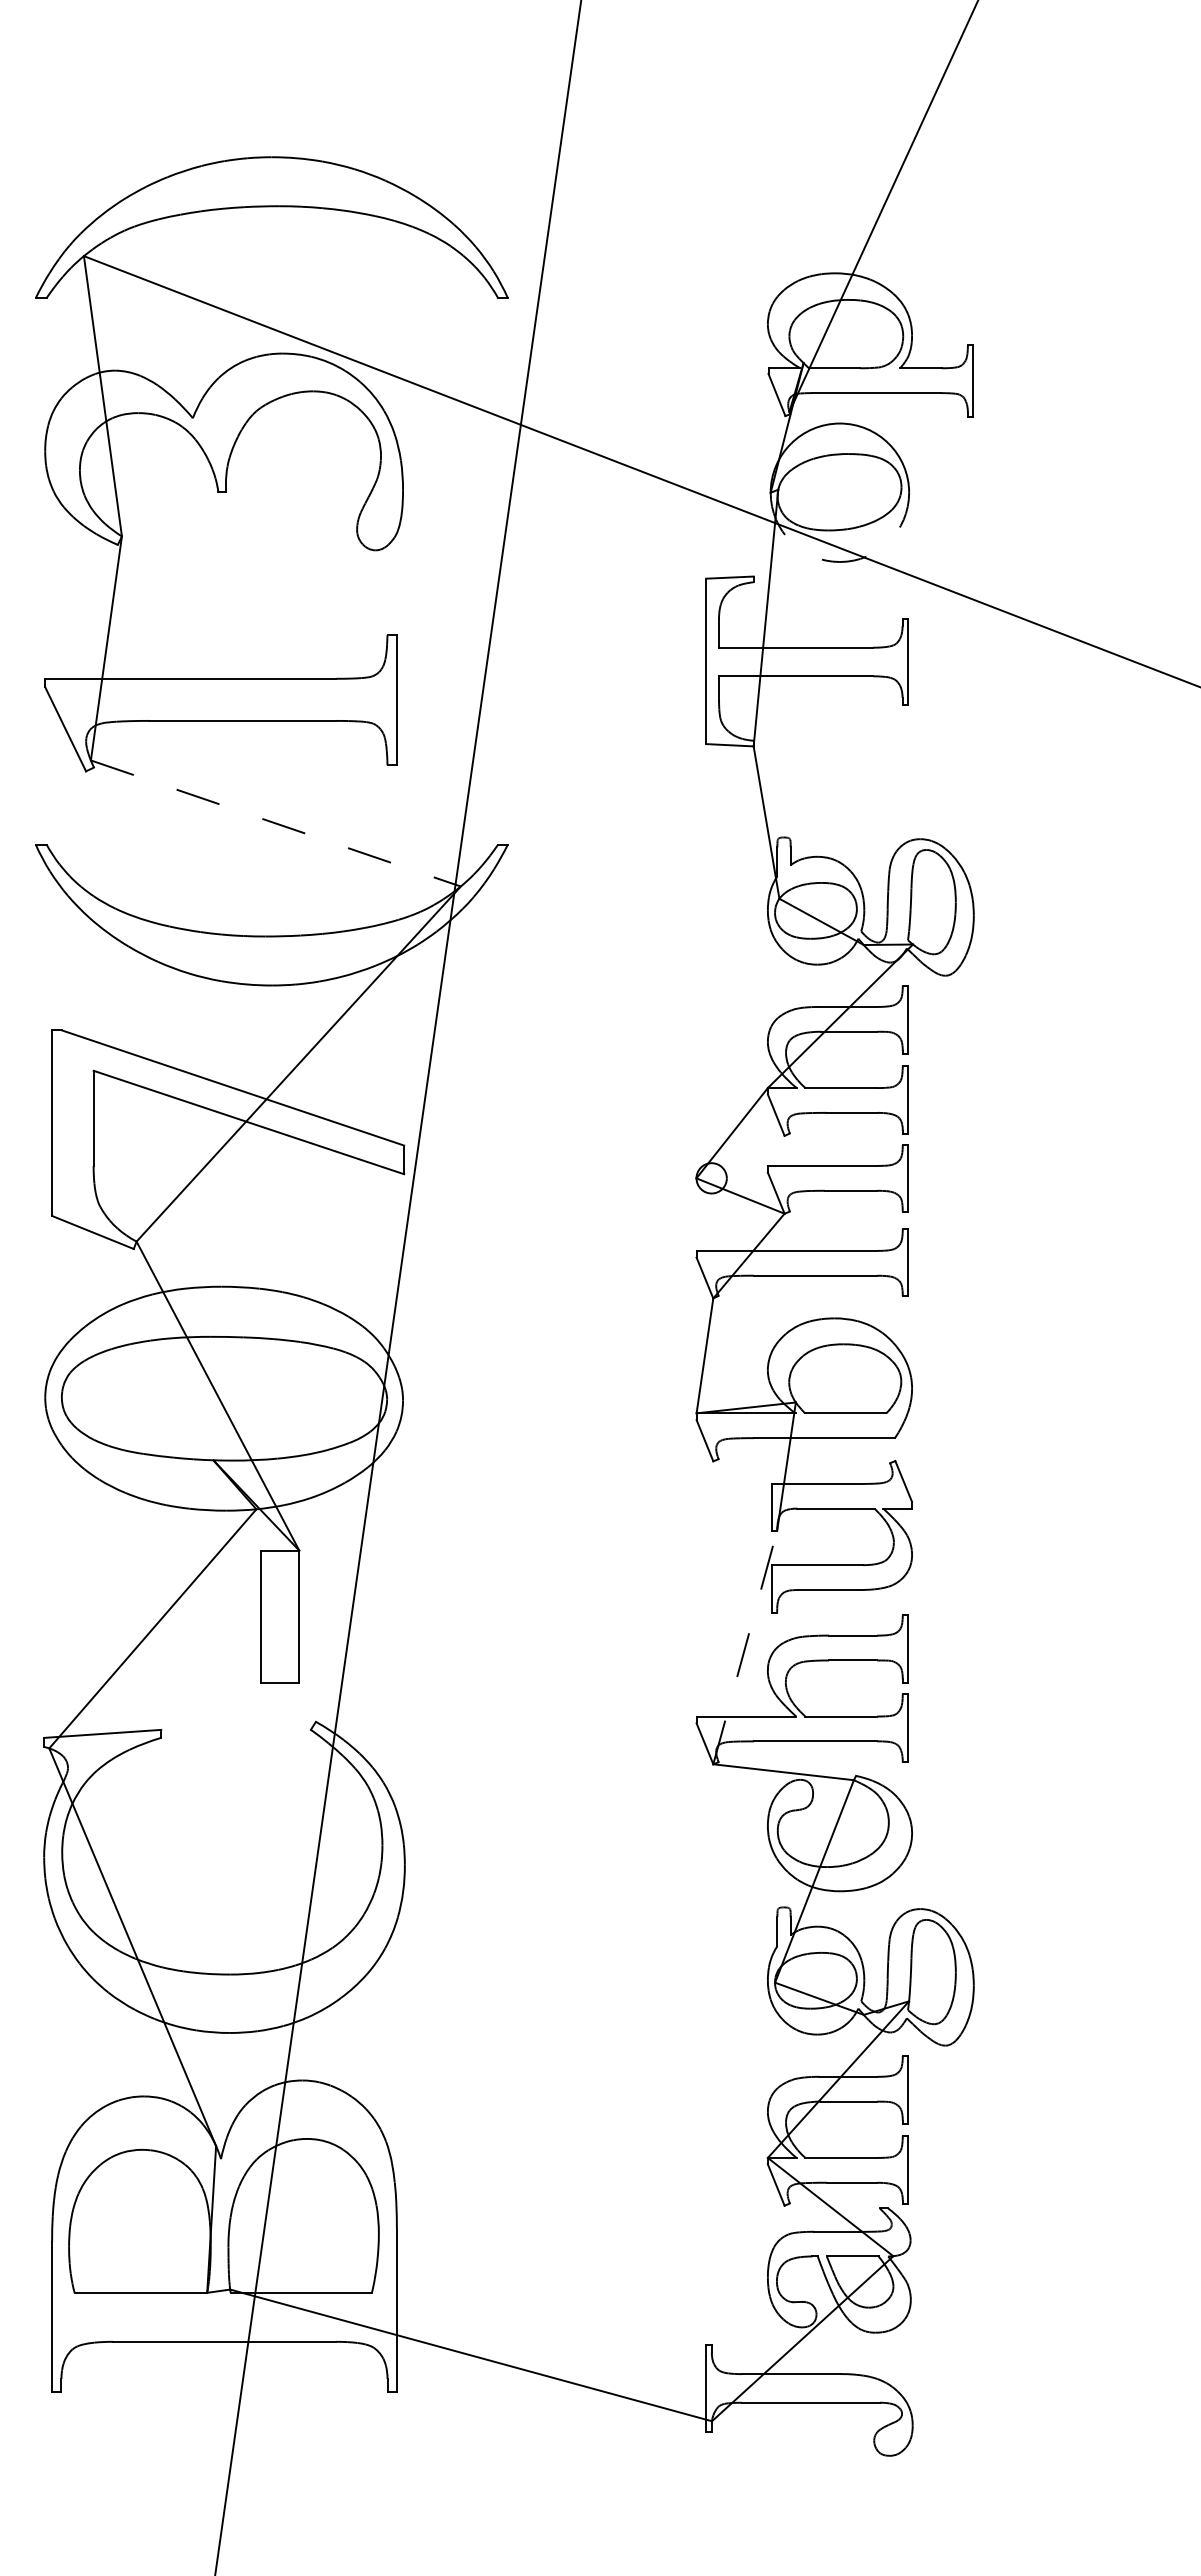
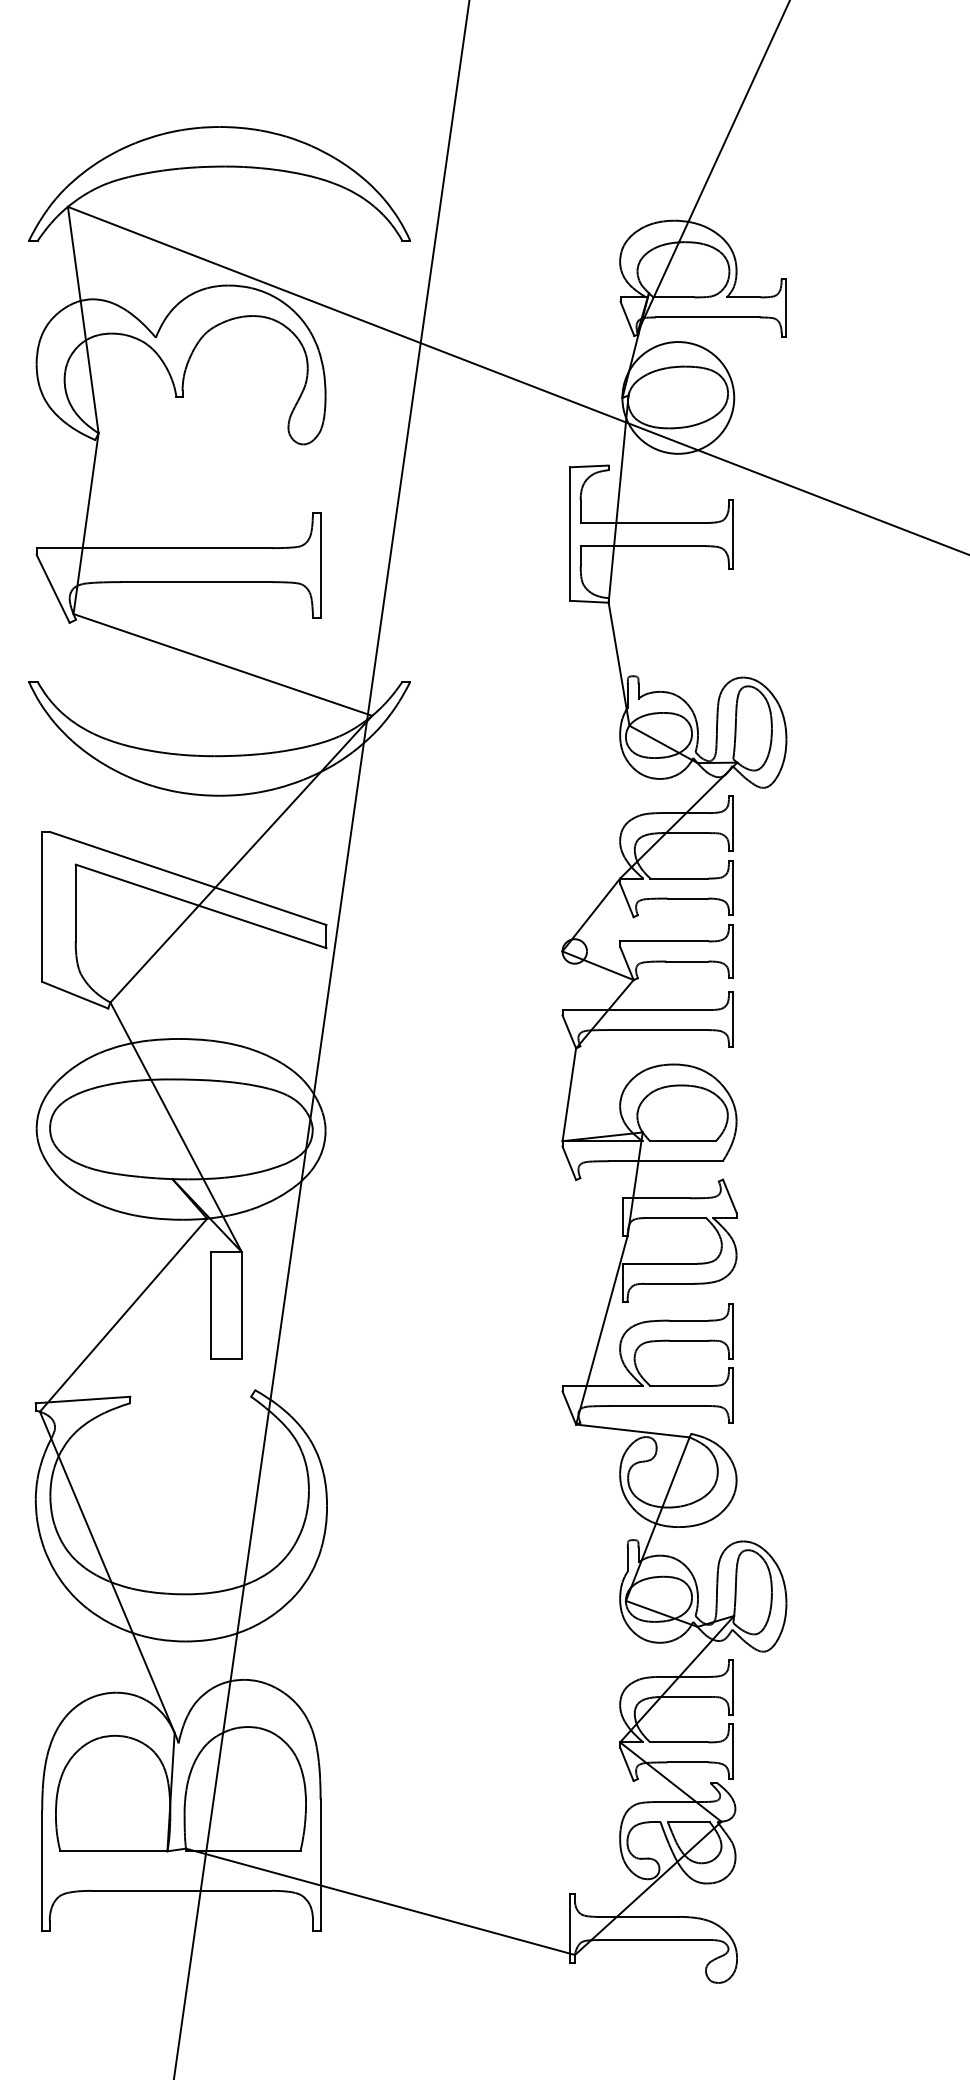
arc: (839, 562) -> (677, 454), dashed -> solid
line: (276, 823) -> (223, 664), dashed -> solid
line: (745, 1647) -> (602, 1330), dashed -> solid

